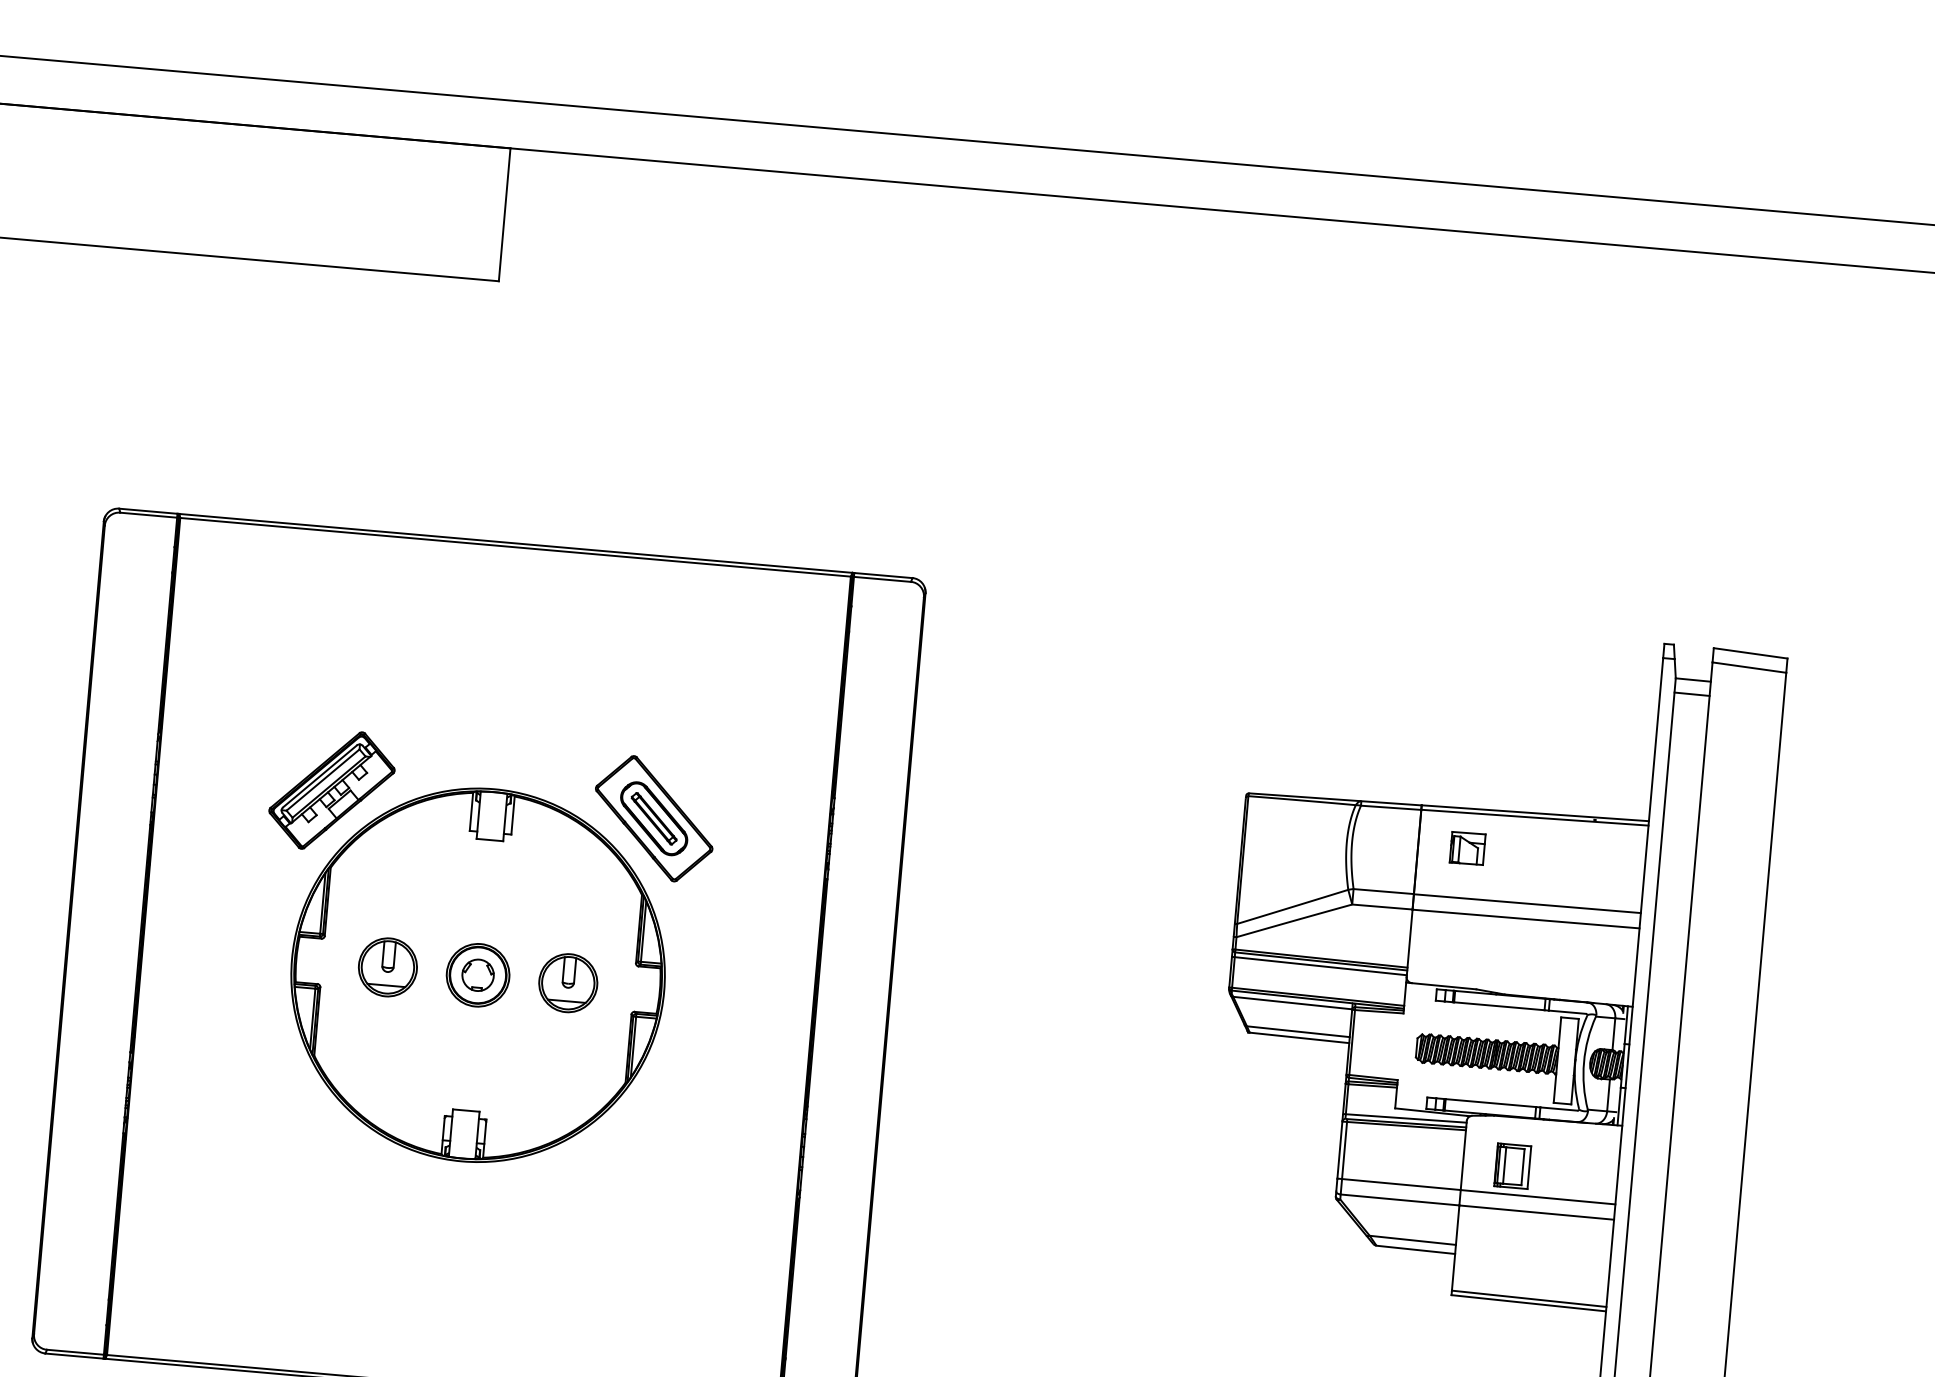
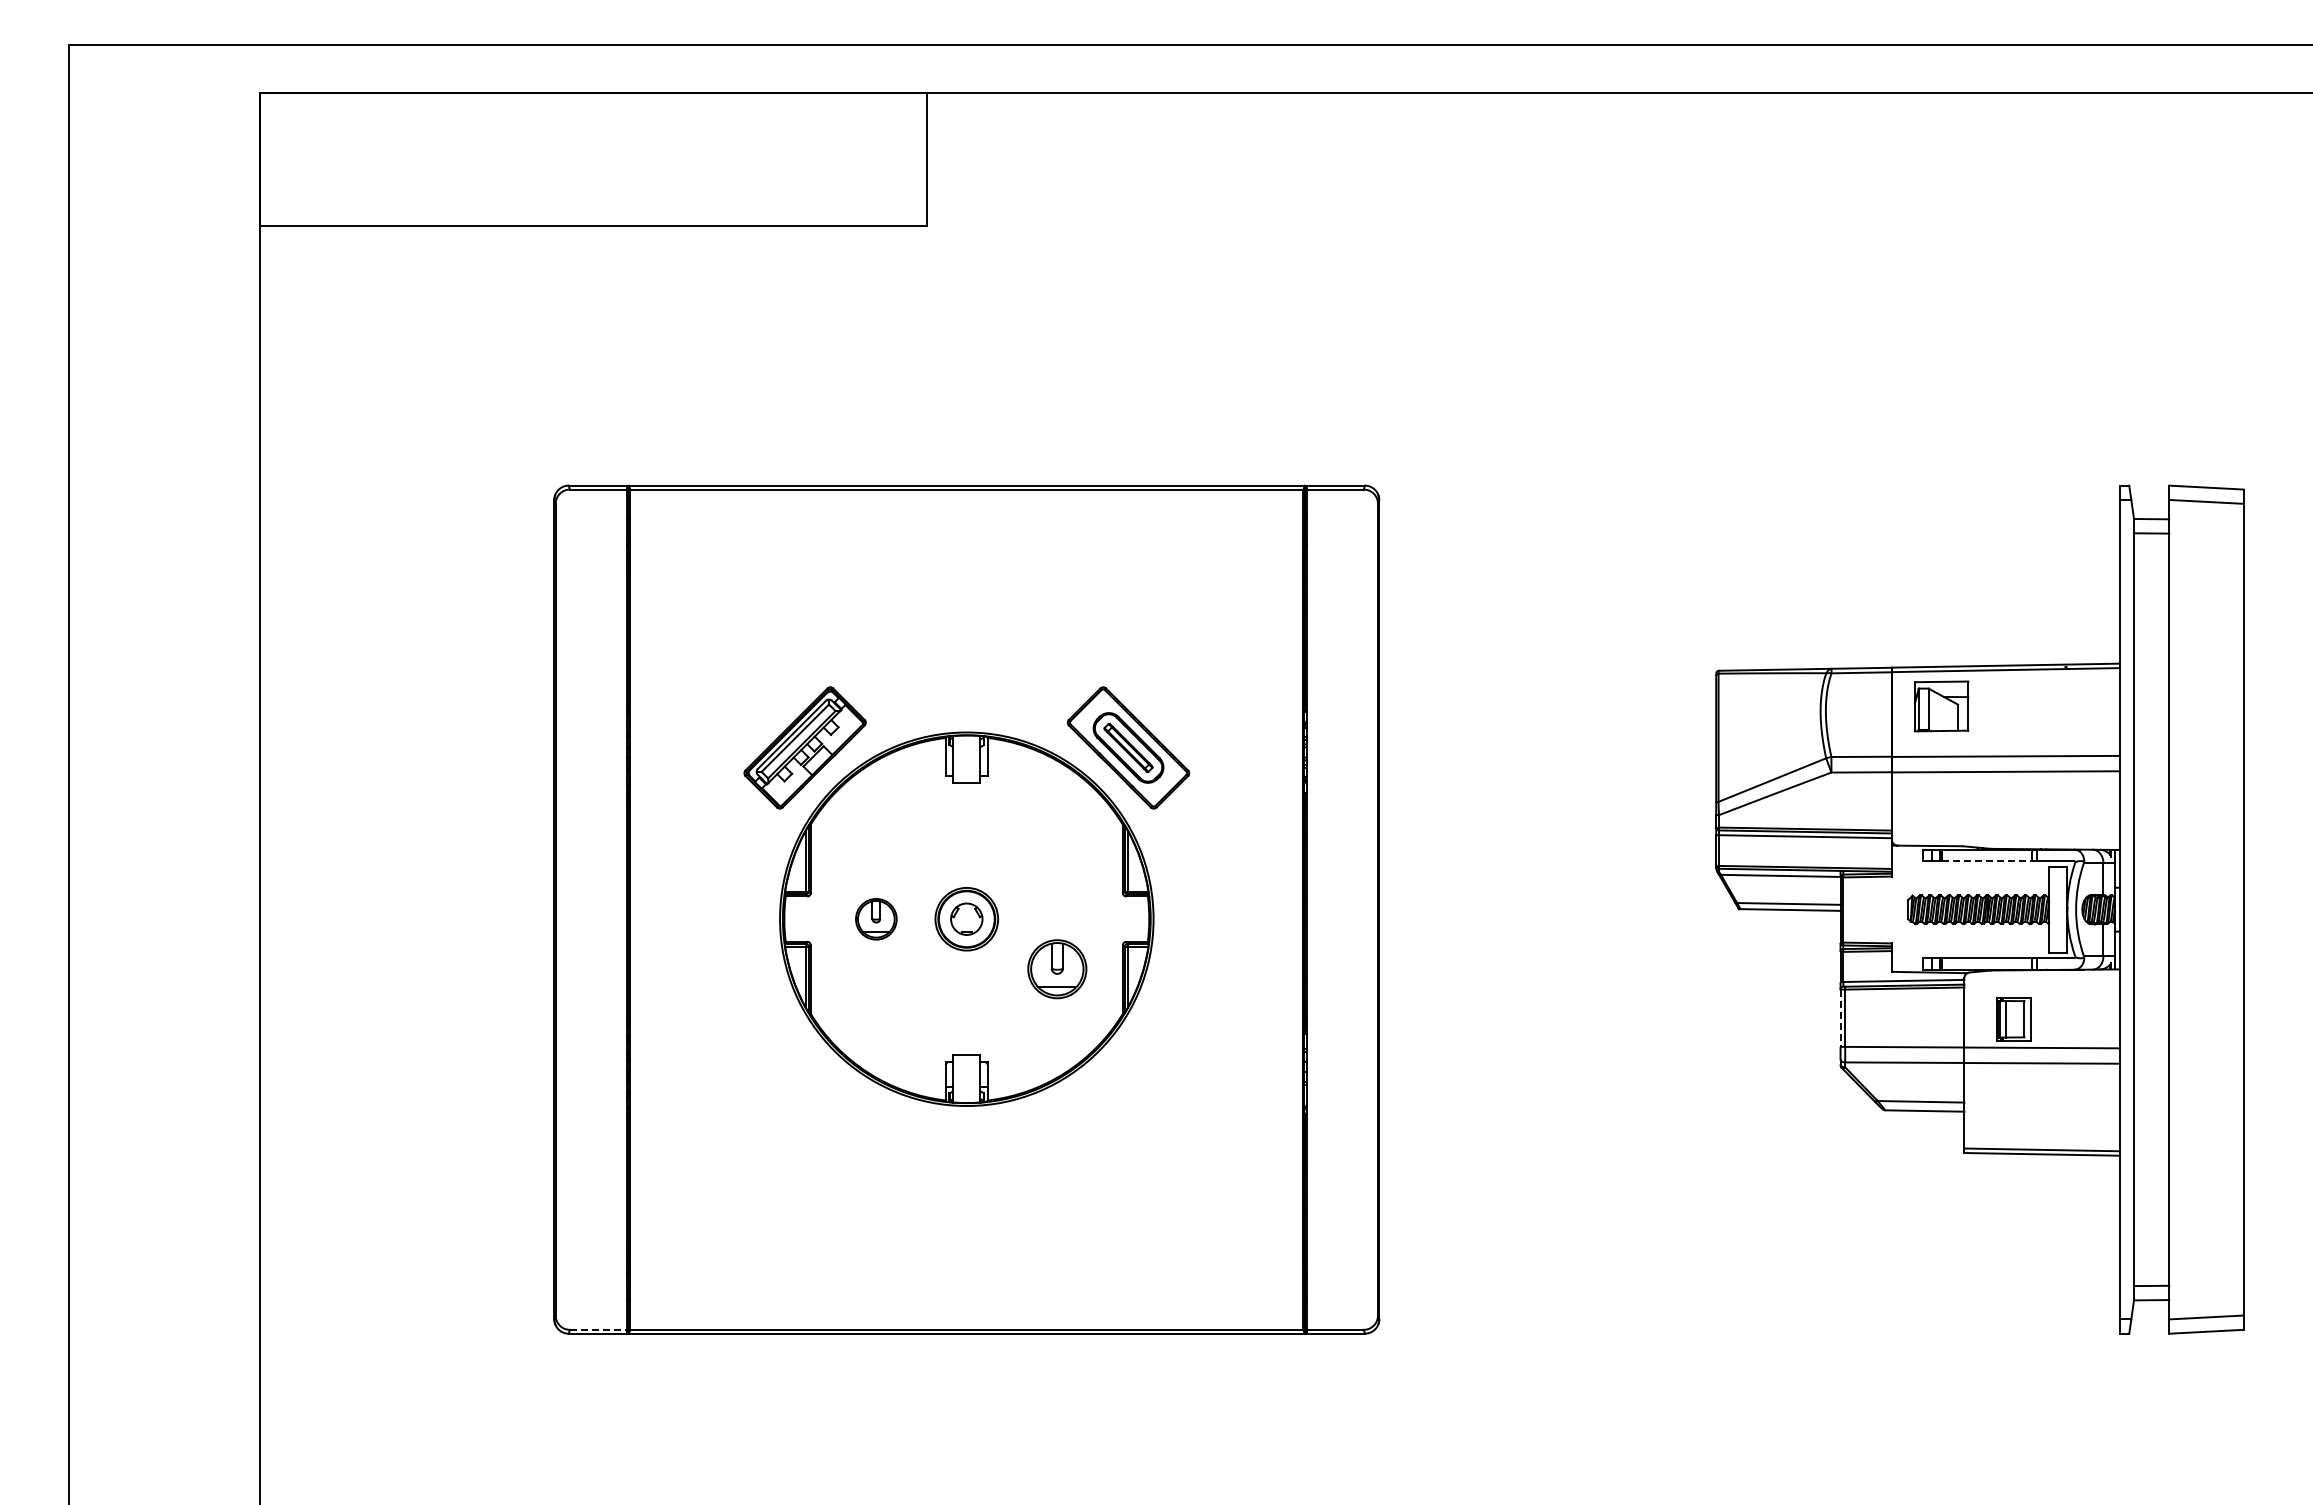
part: (1467, 848) -> (1941, 706), size x1.6
part: (388, 967) -> (876, 919), size x0.7
part: (568, 983) -> (1057, 969), moved
line: (1499, 1006) -> (1987, 861), solid -> dashed
line: (1339, 1150) -> (1840, 1018), solid -> dashed
line: (75, 1351) -> (598, 1329), solid -> dashed

